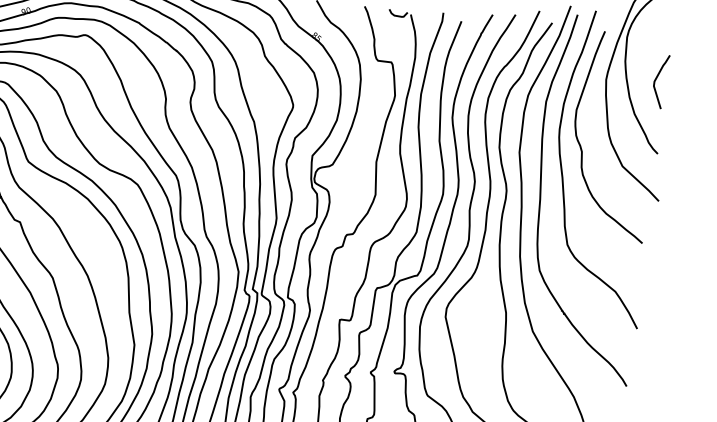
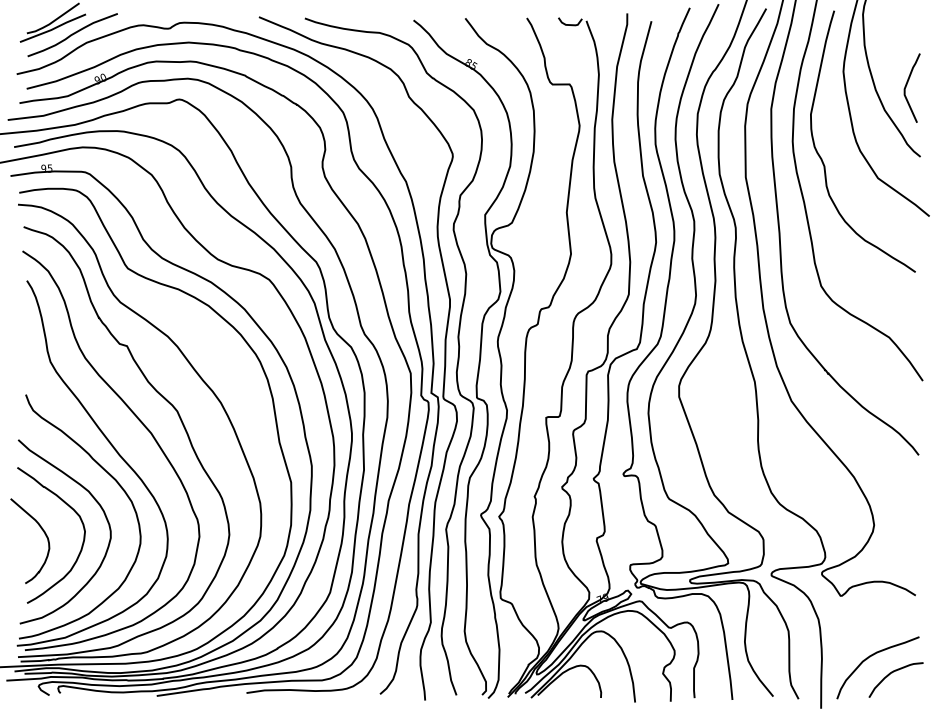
curve: (657, 79) -> (907, 85), moved

